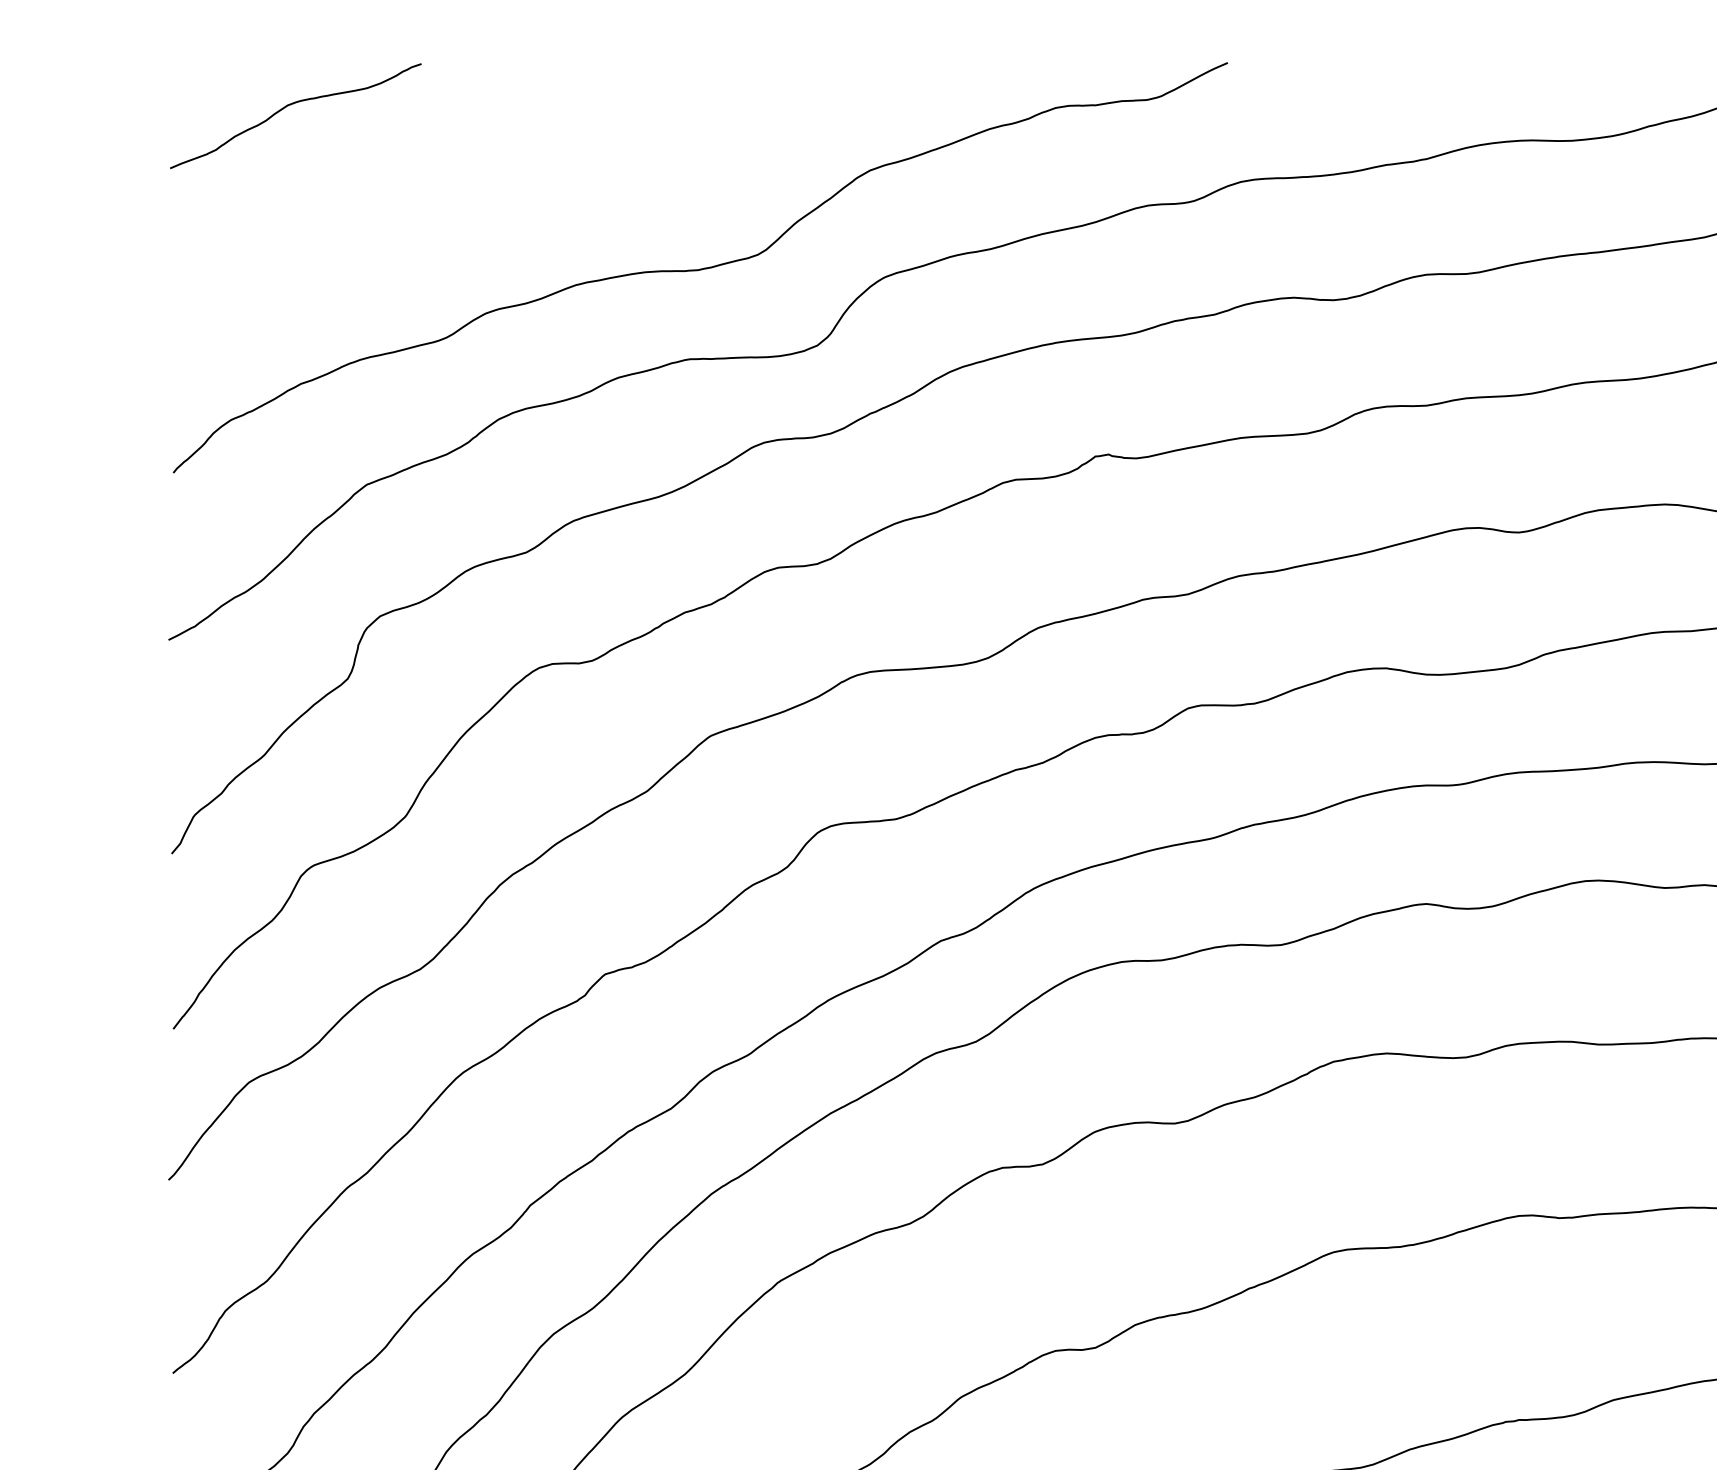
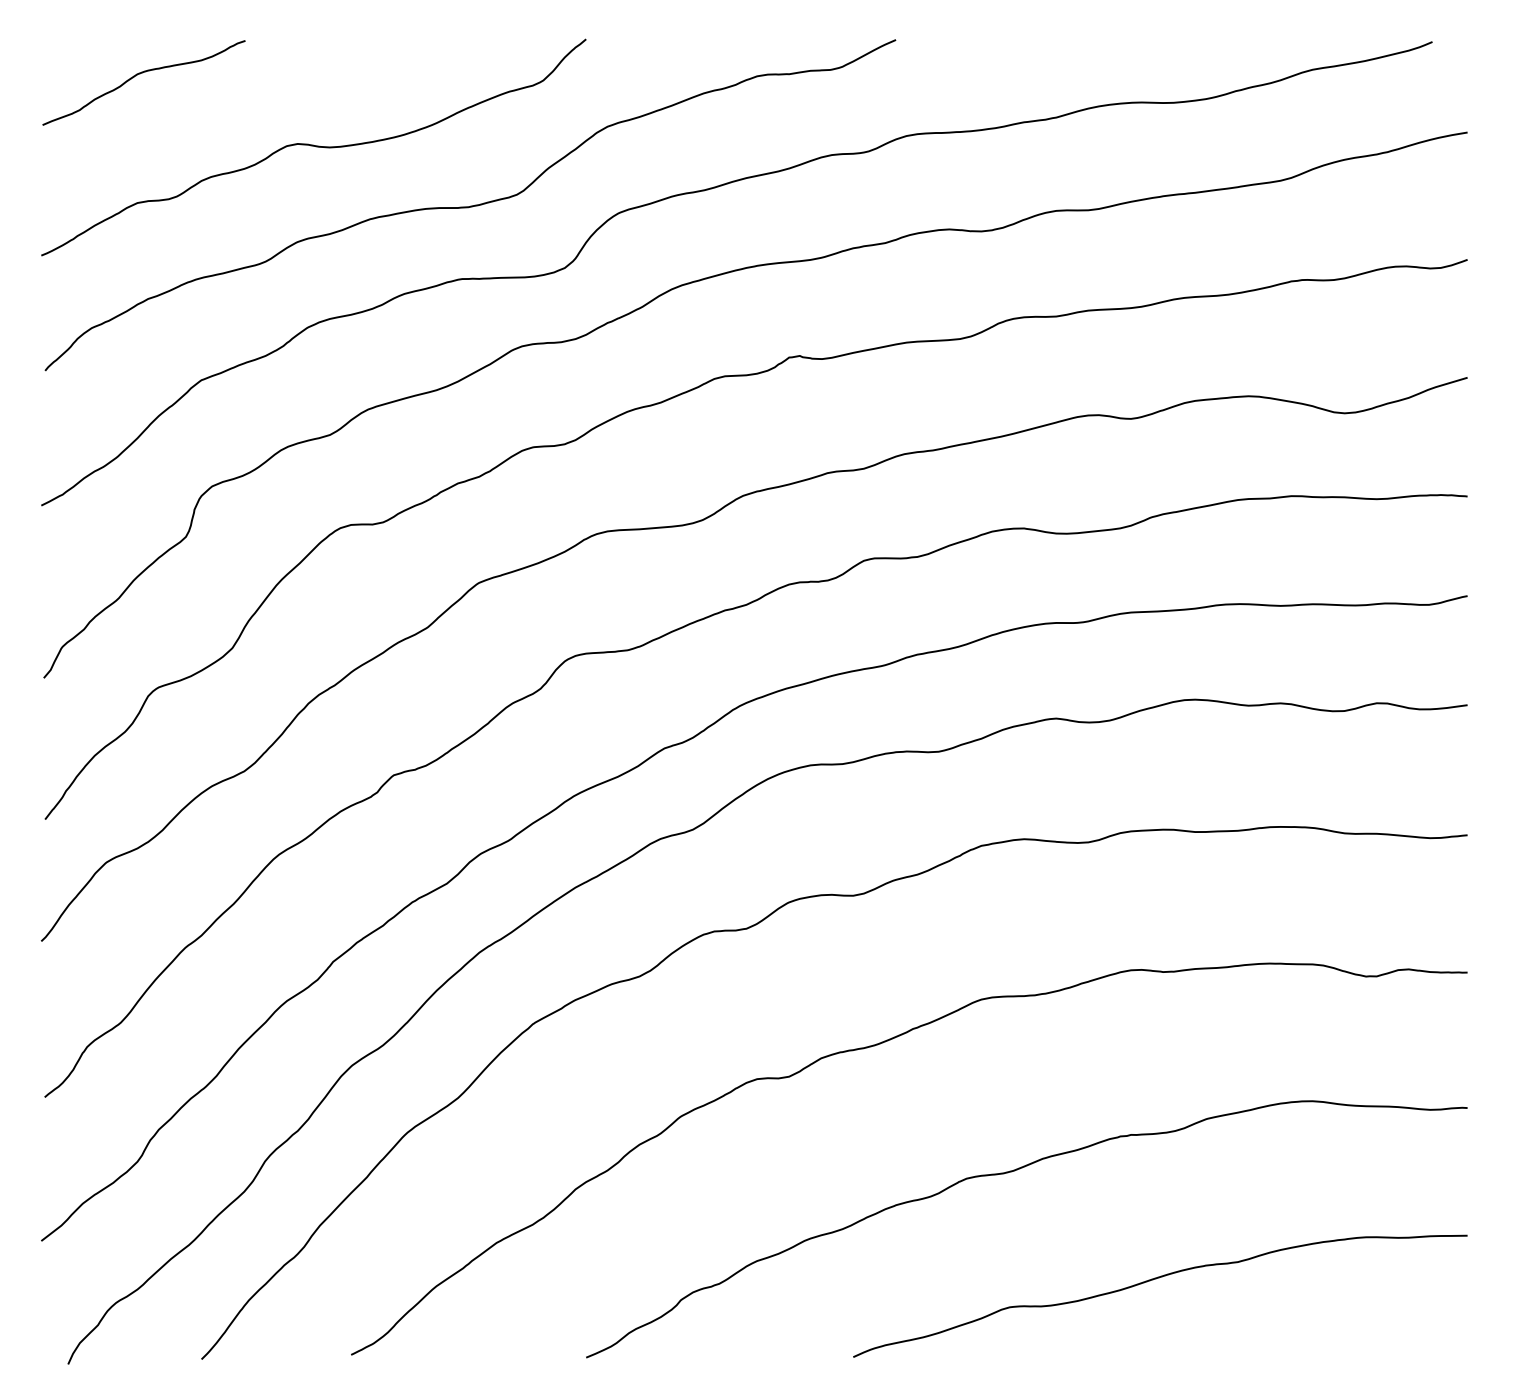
curve: (505, 194) -> (313, 146), added

